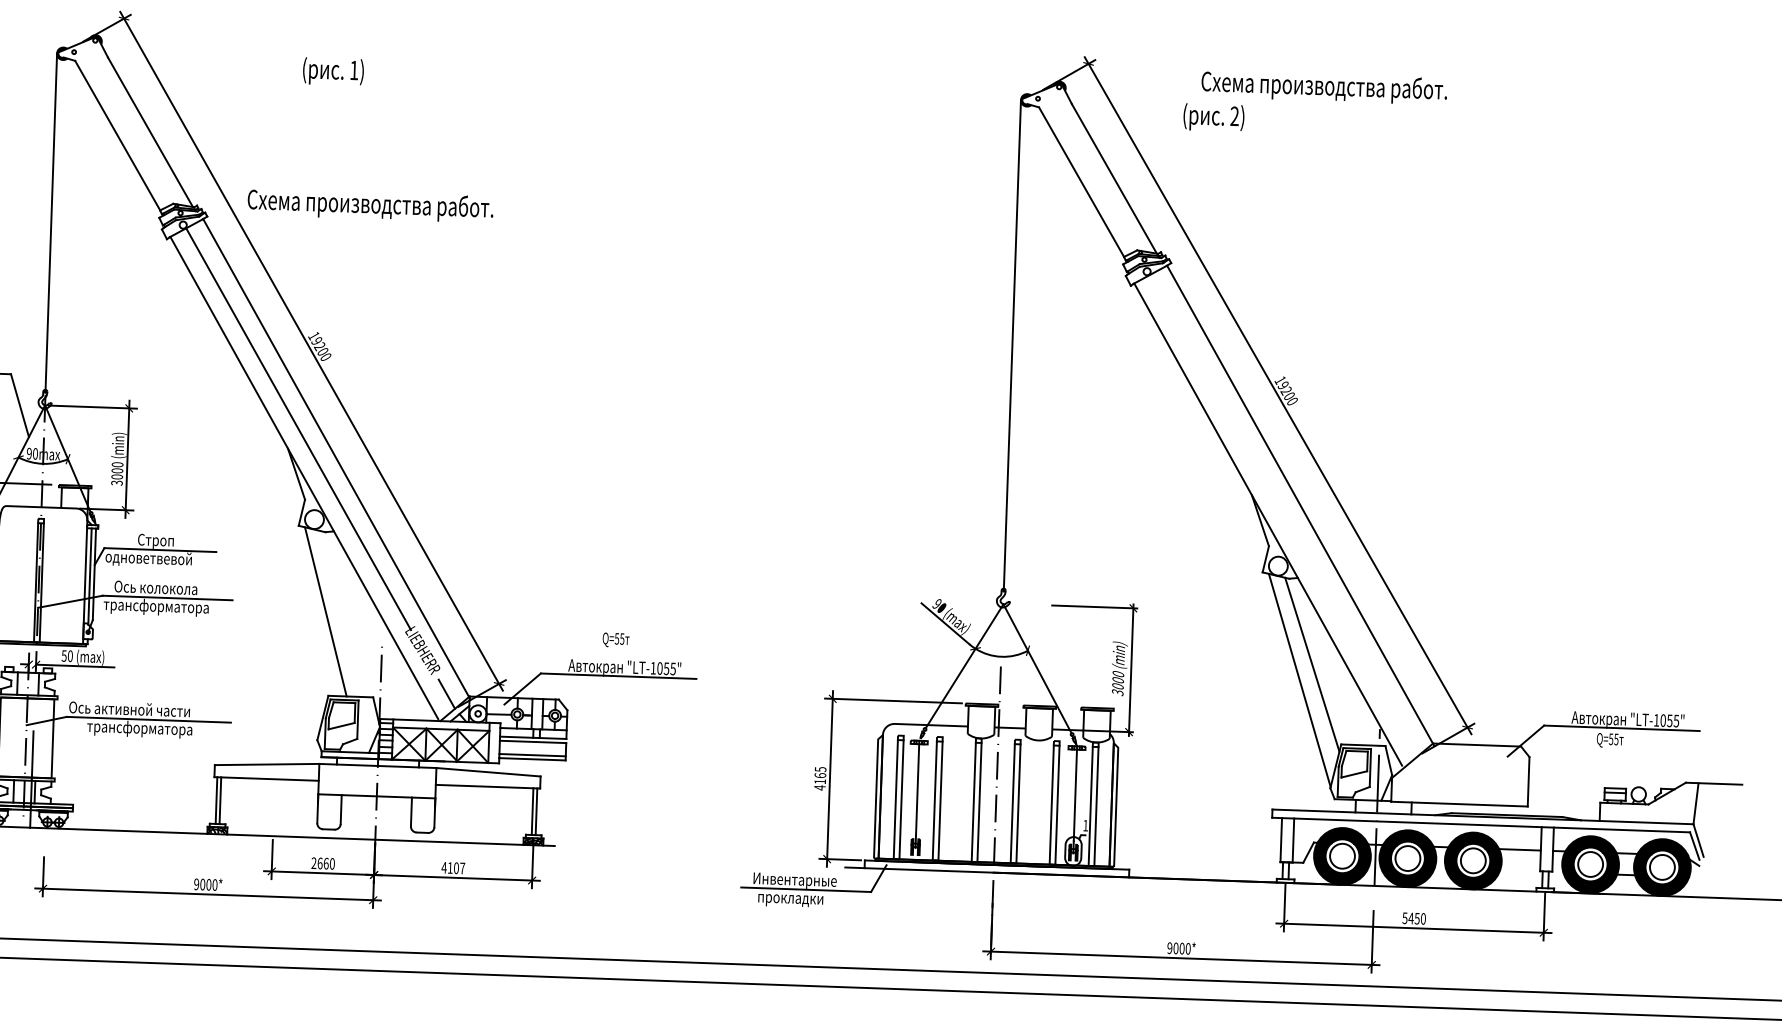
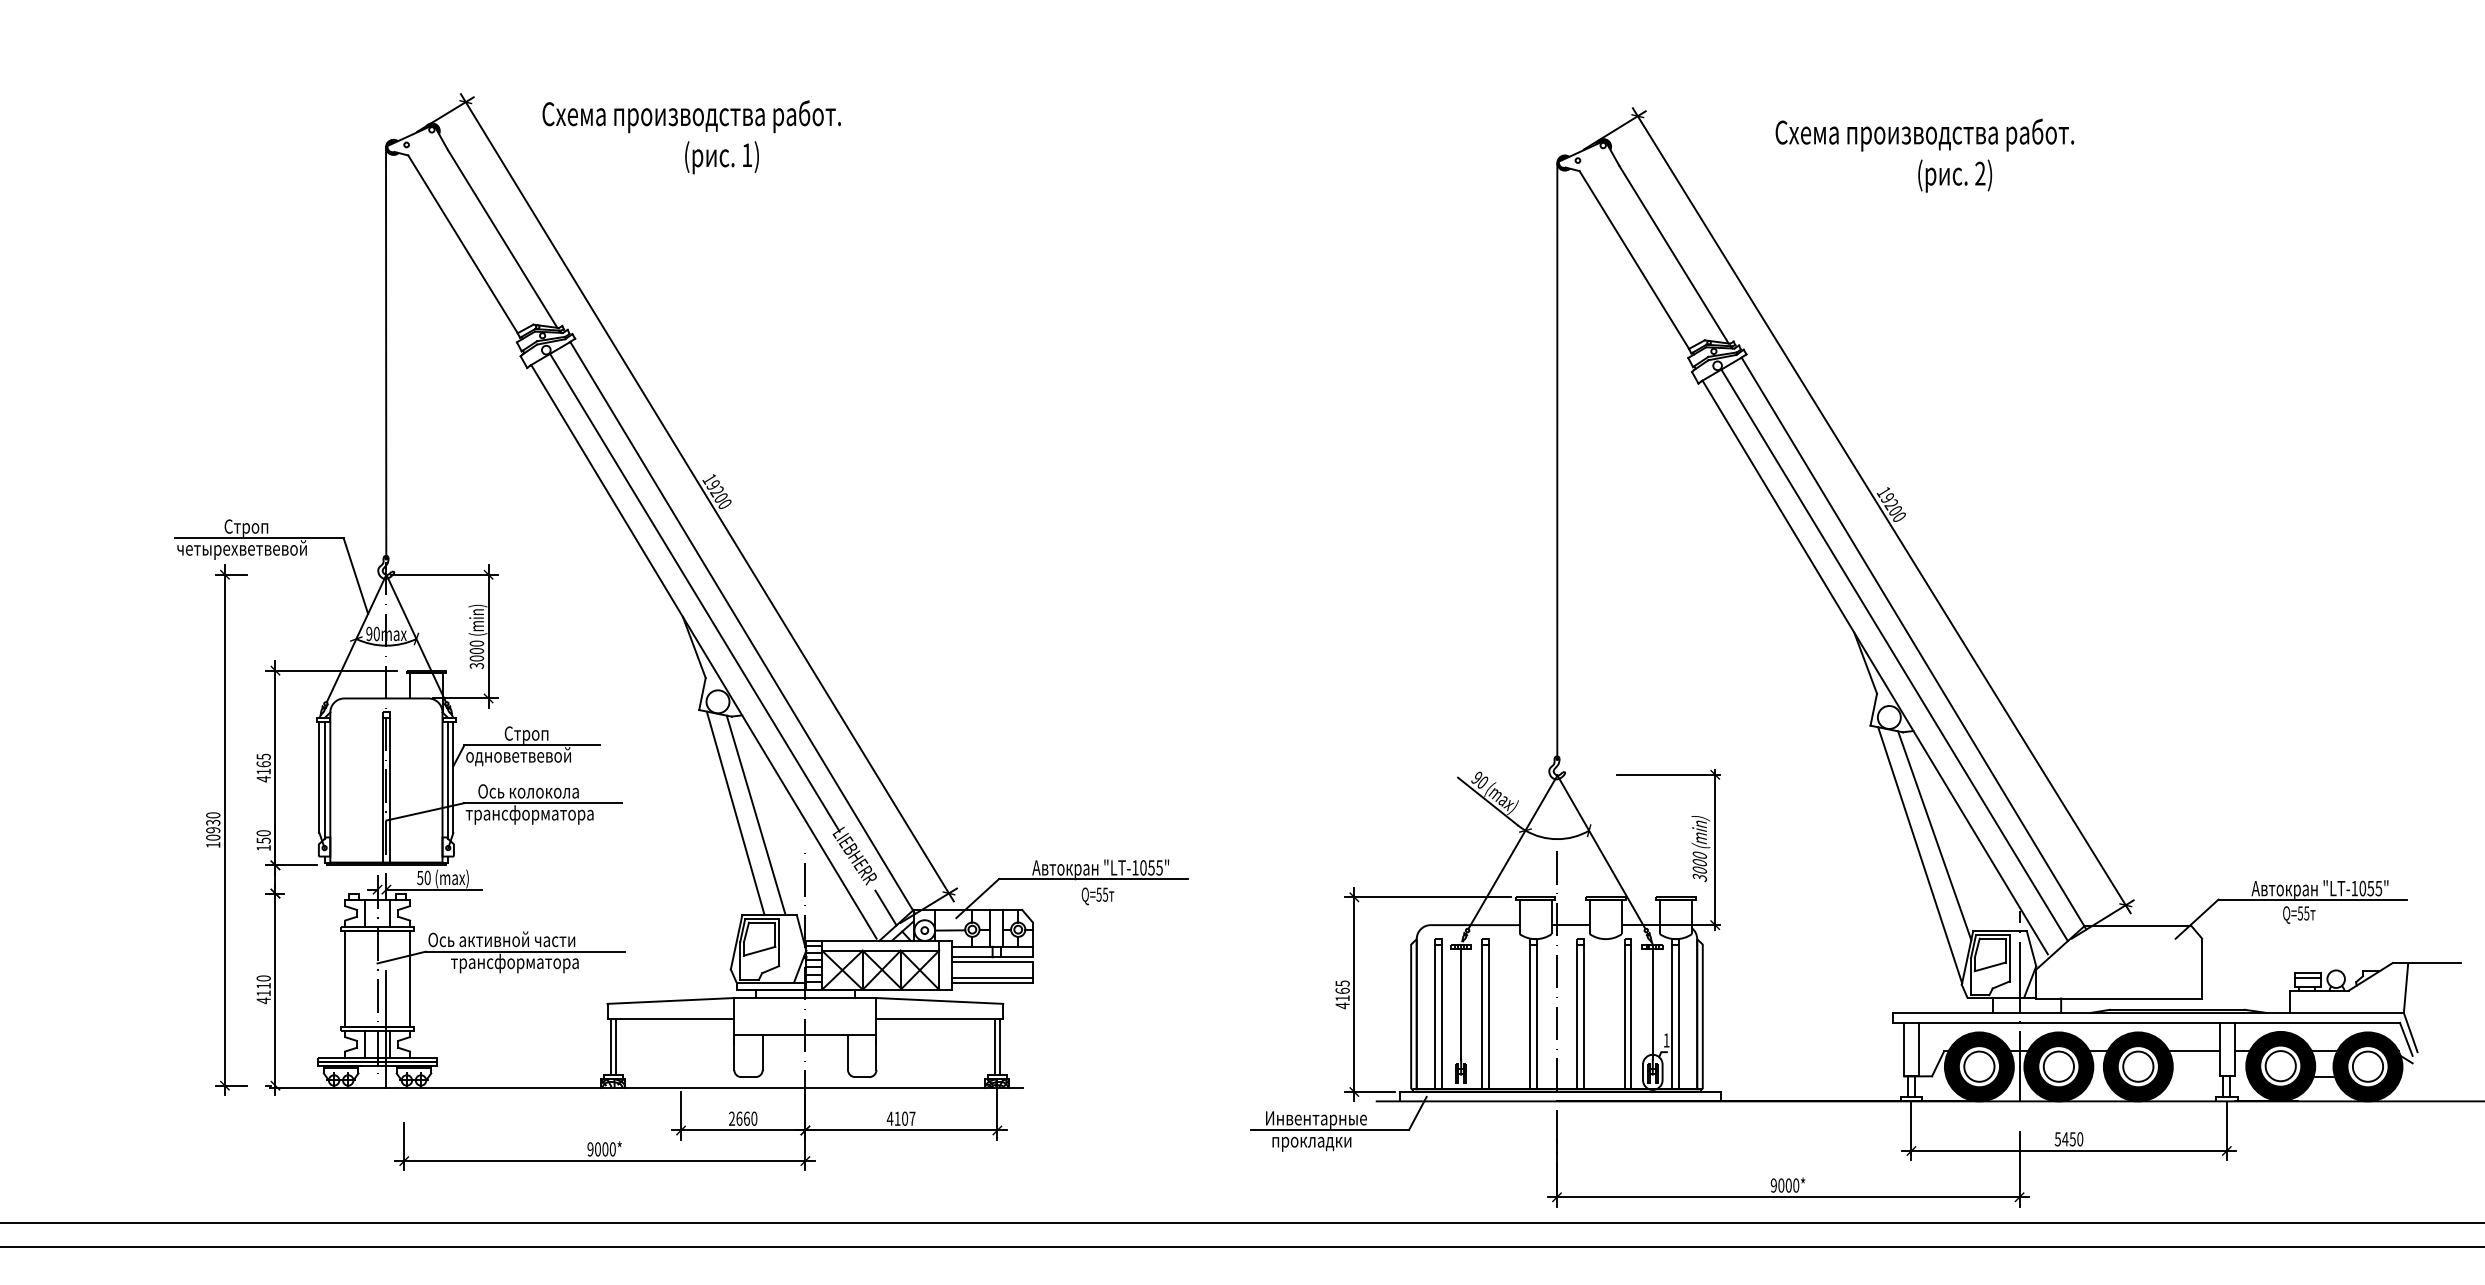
text: (1214, 117) -> (1955, 175), moved
text: (370, 205) -> (691, 116), moved
line: (1284, 515) -> (1894, 655), added
line: (342, 614) -> (755, 815), added
text: (615, 640) -> (1097, 896), moved

